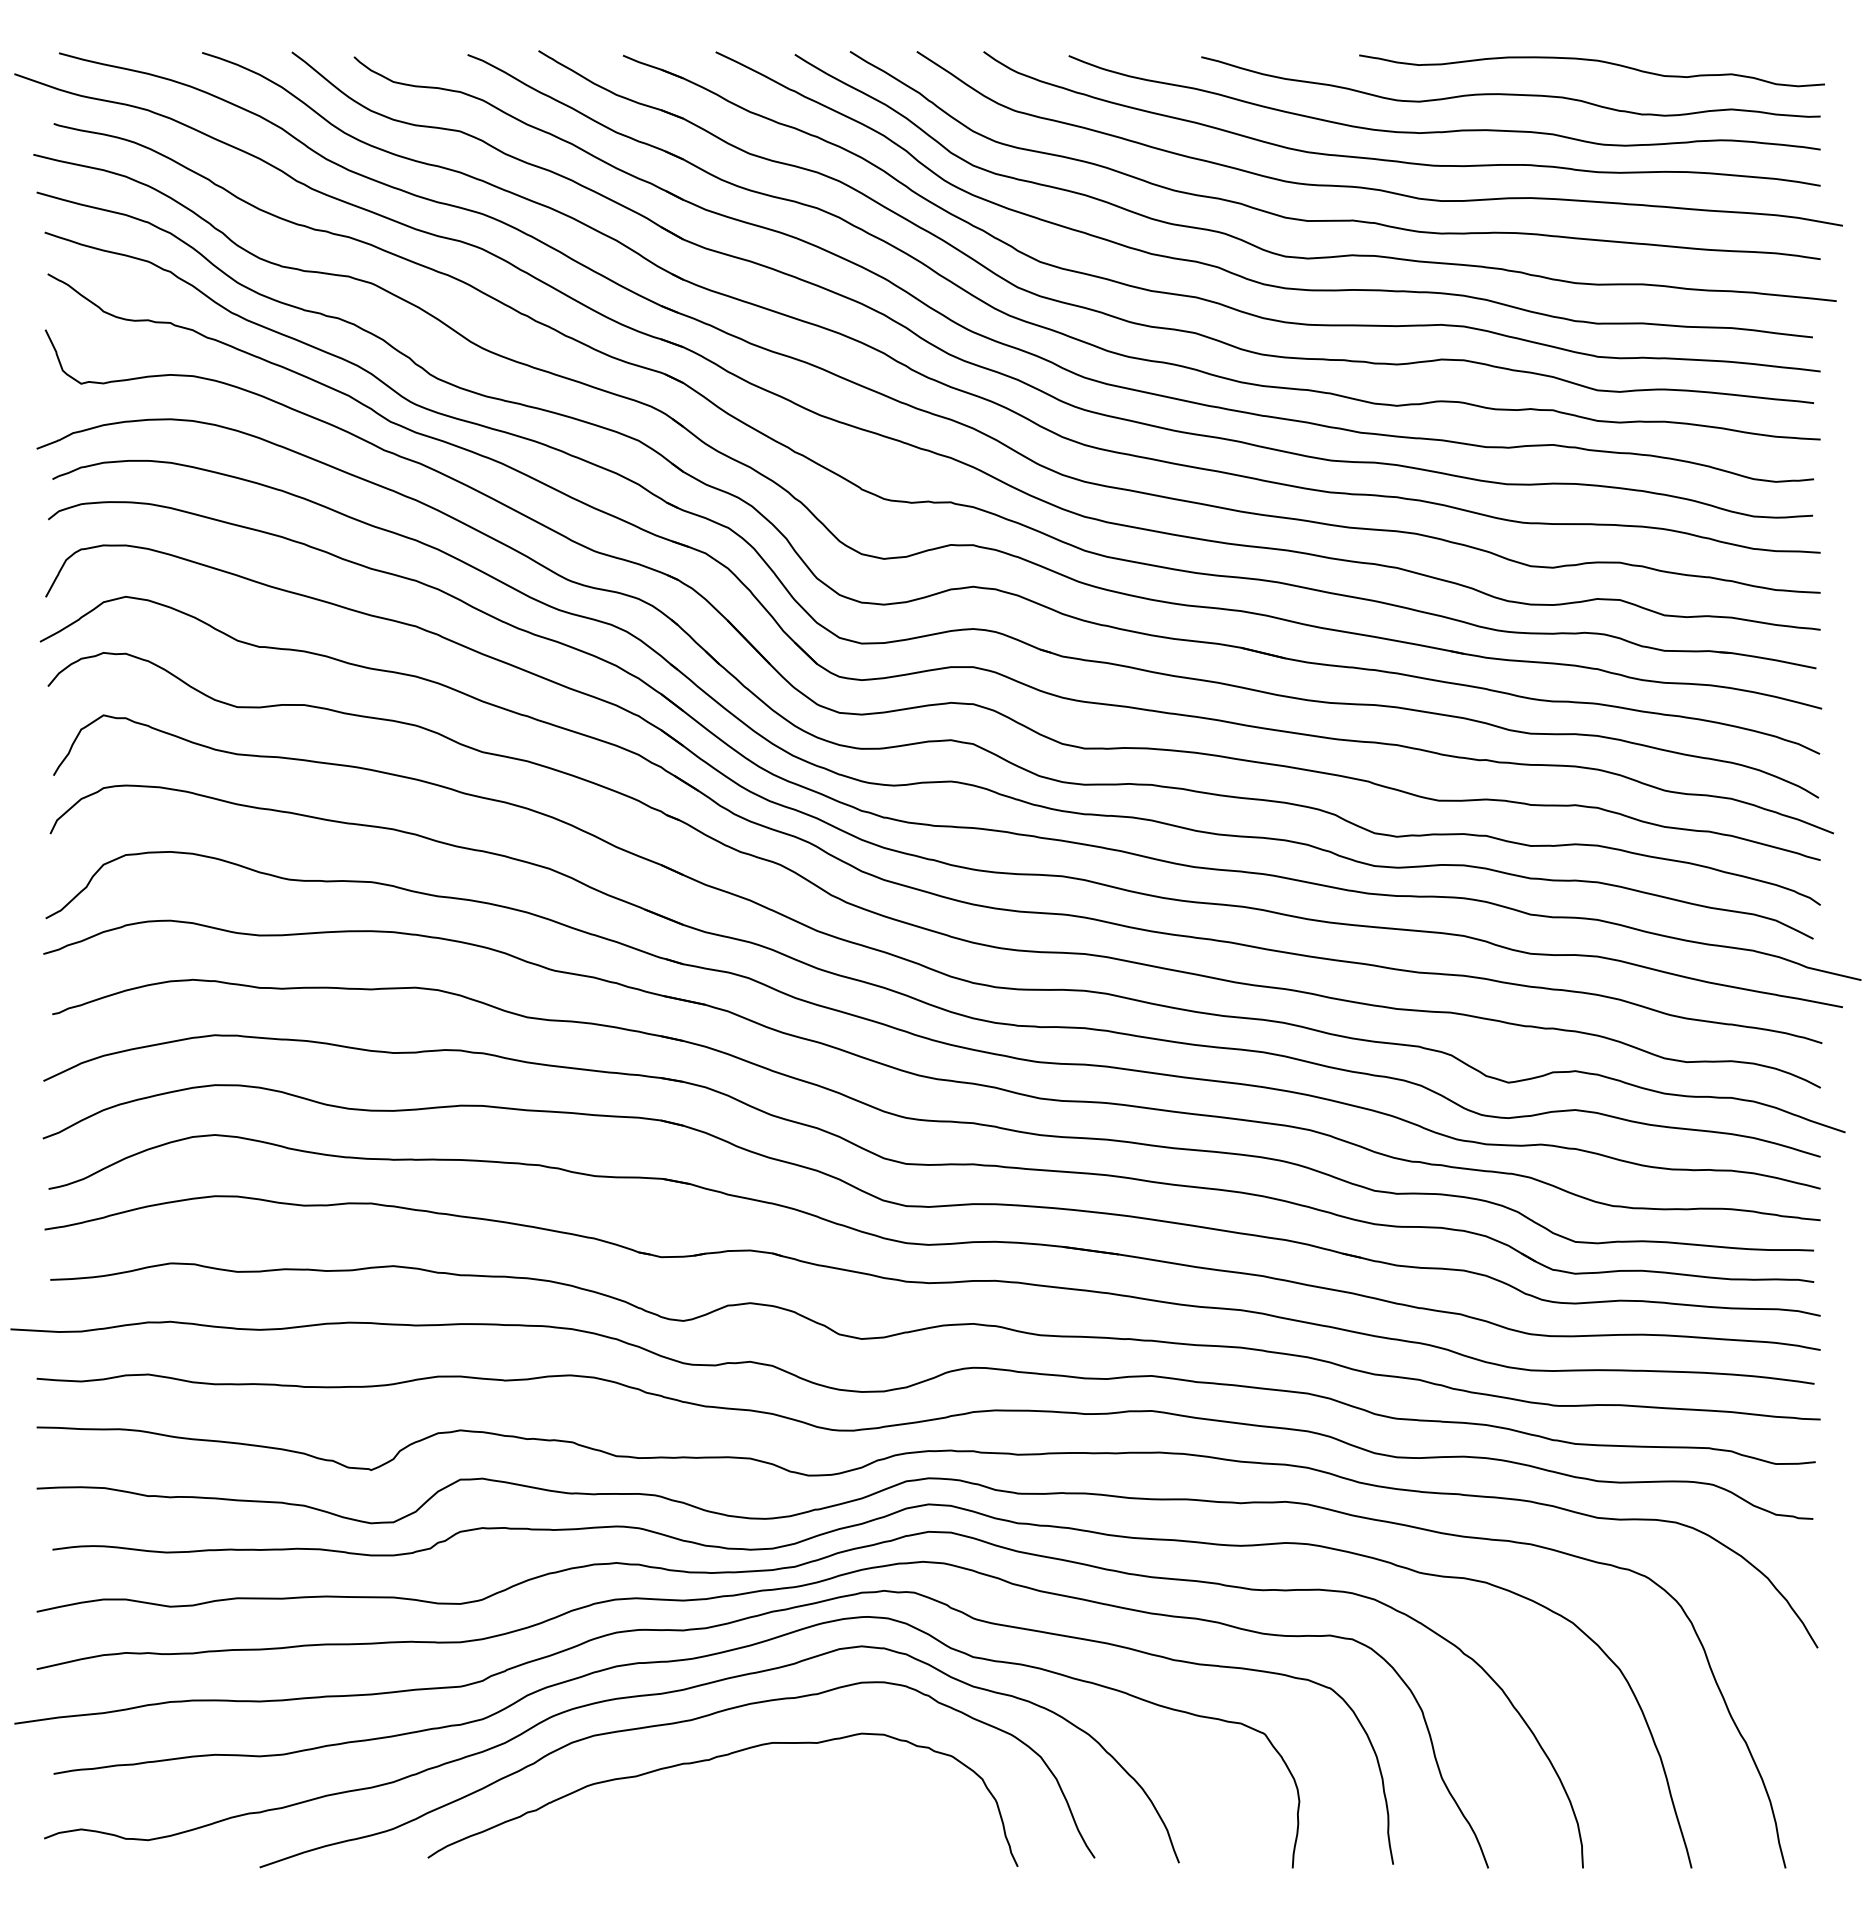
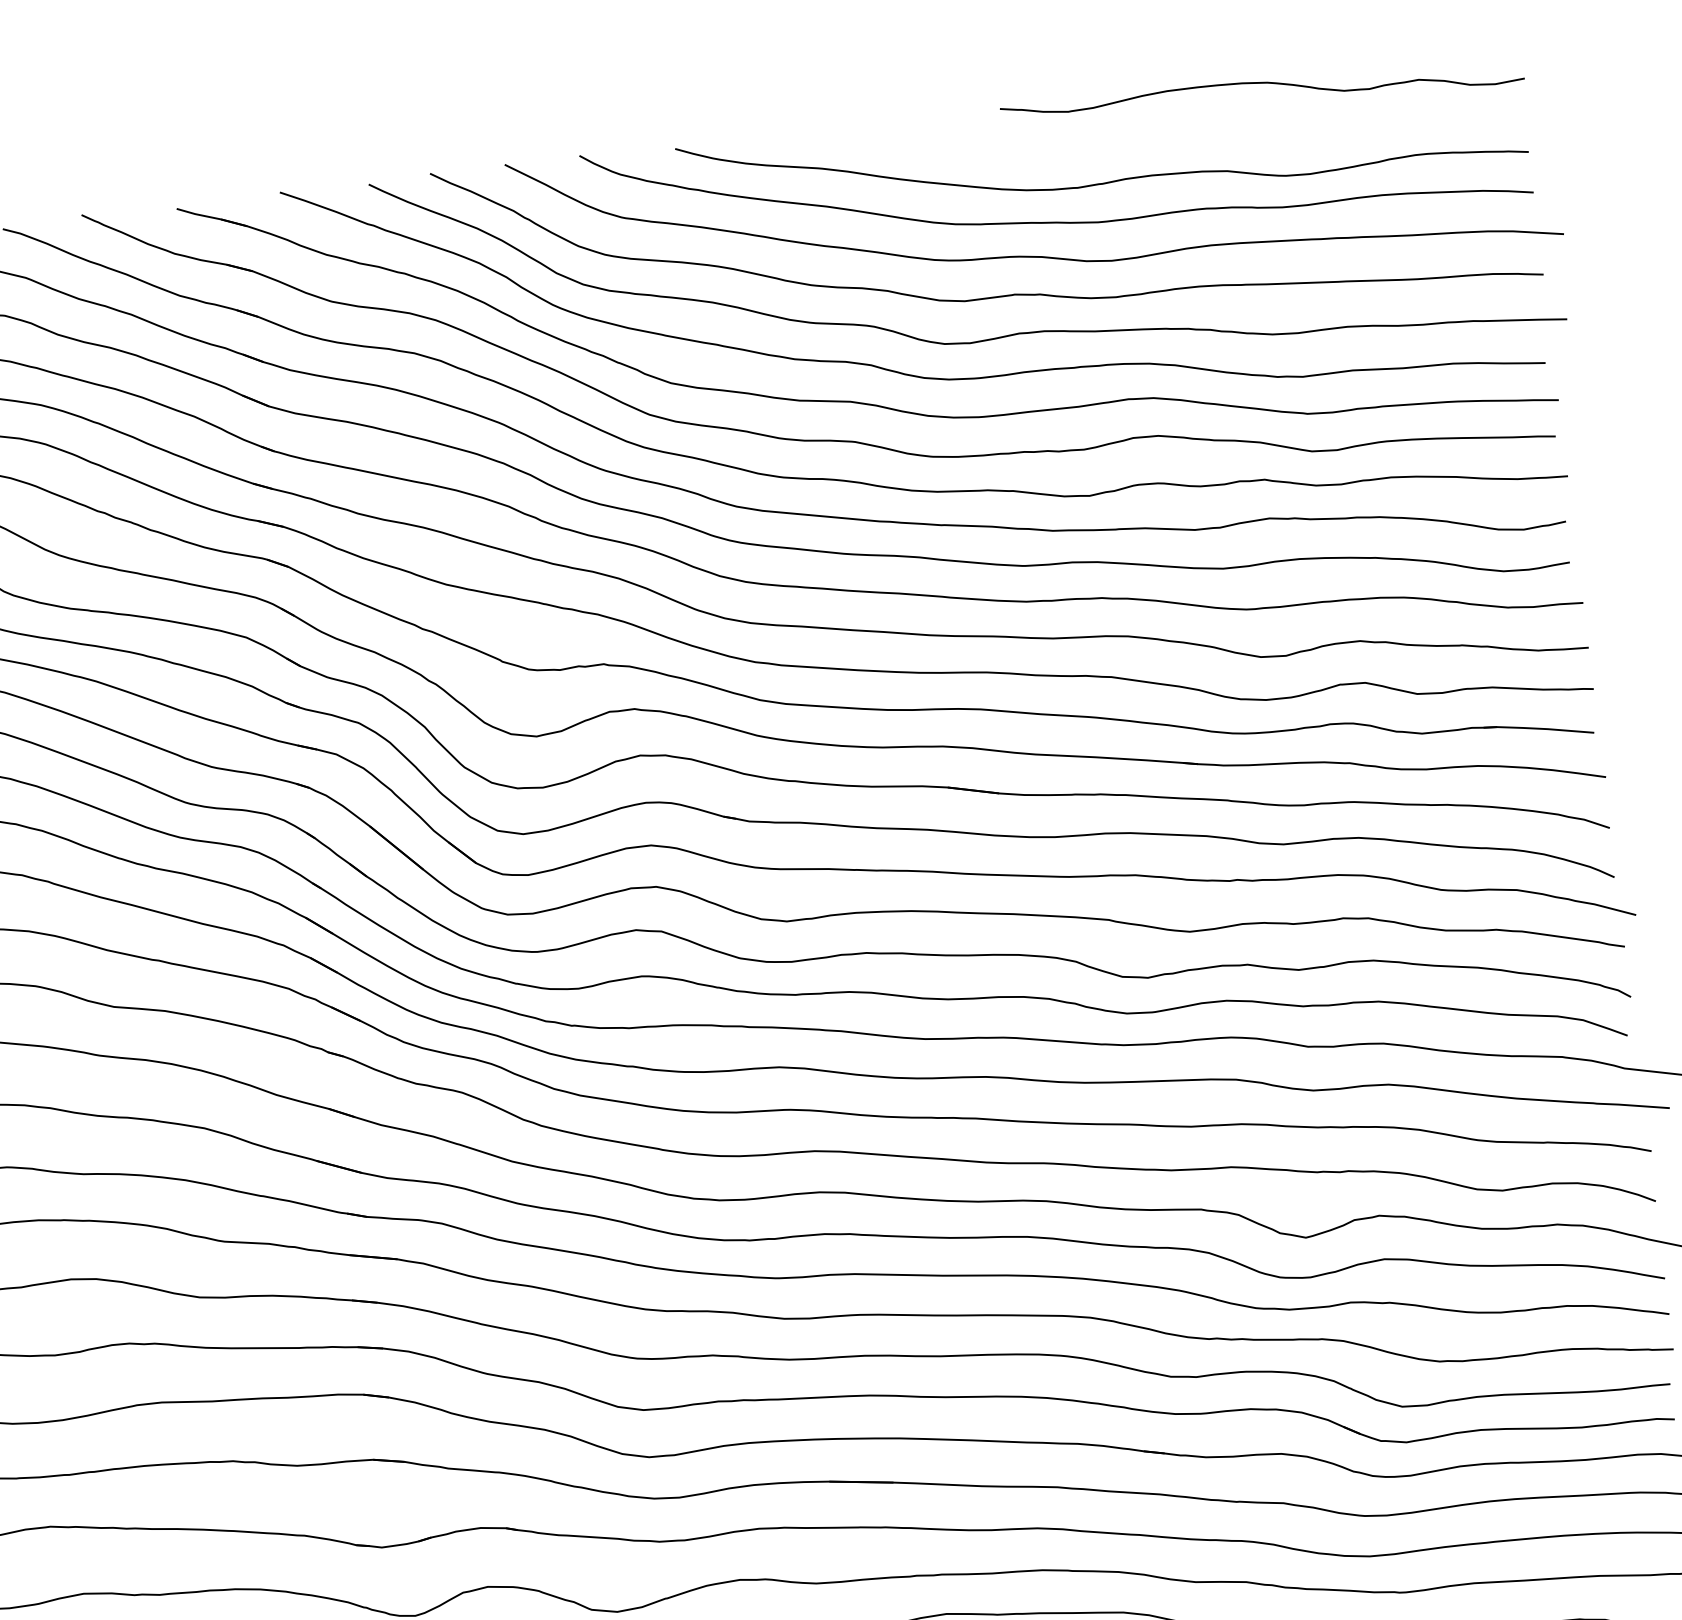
curve: (1510, 93) -> (1174, 131), removed

